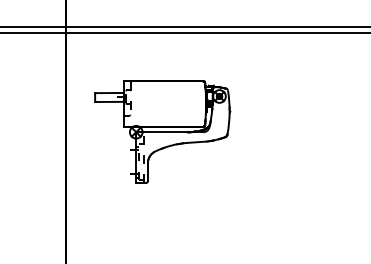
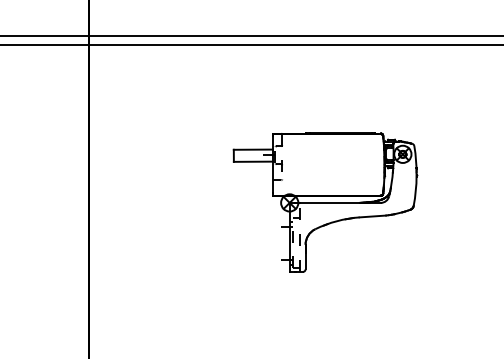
part: (162, 131) -> (325, 201), moved

